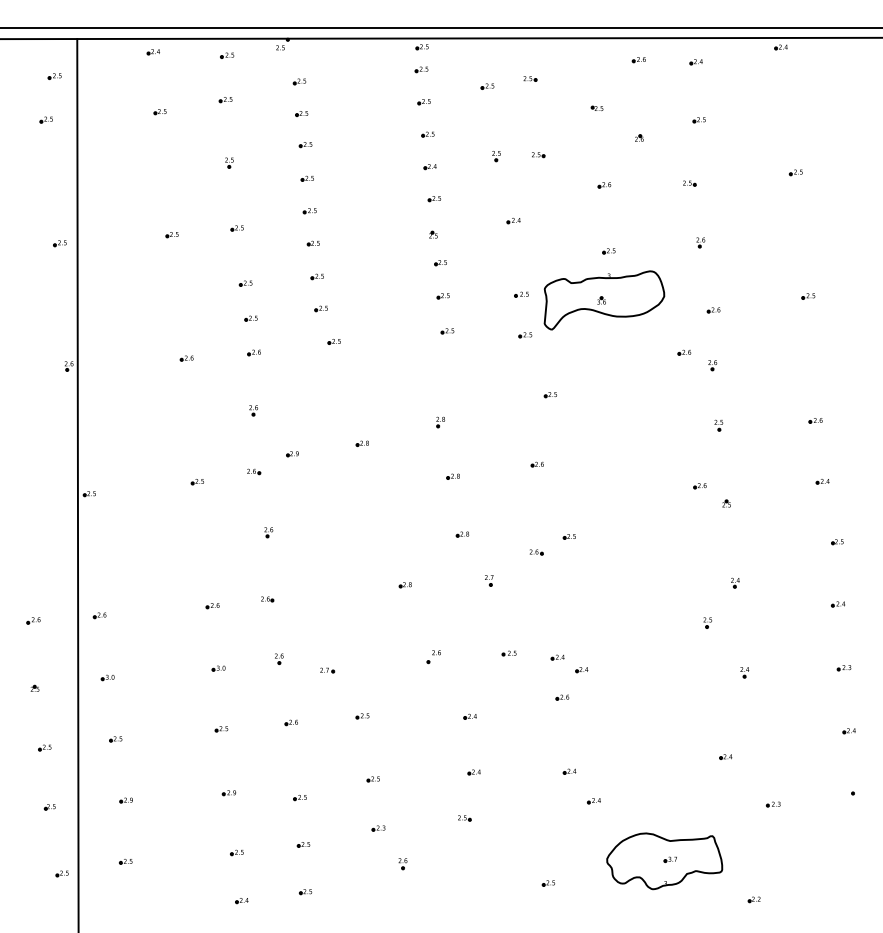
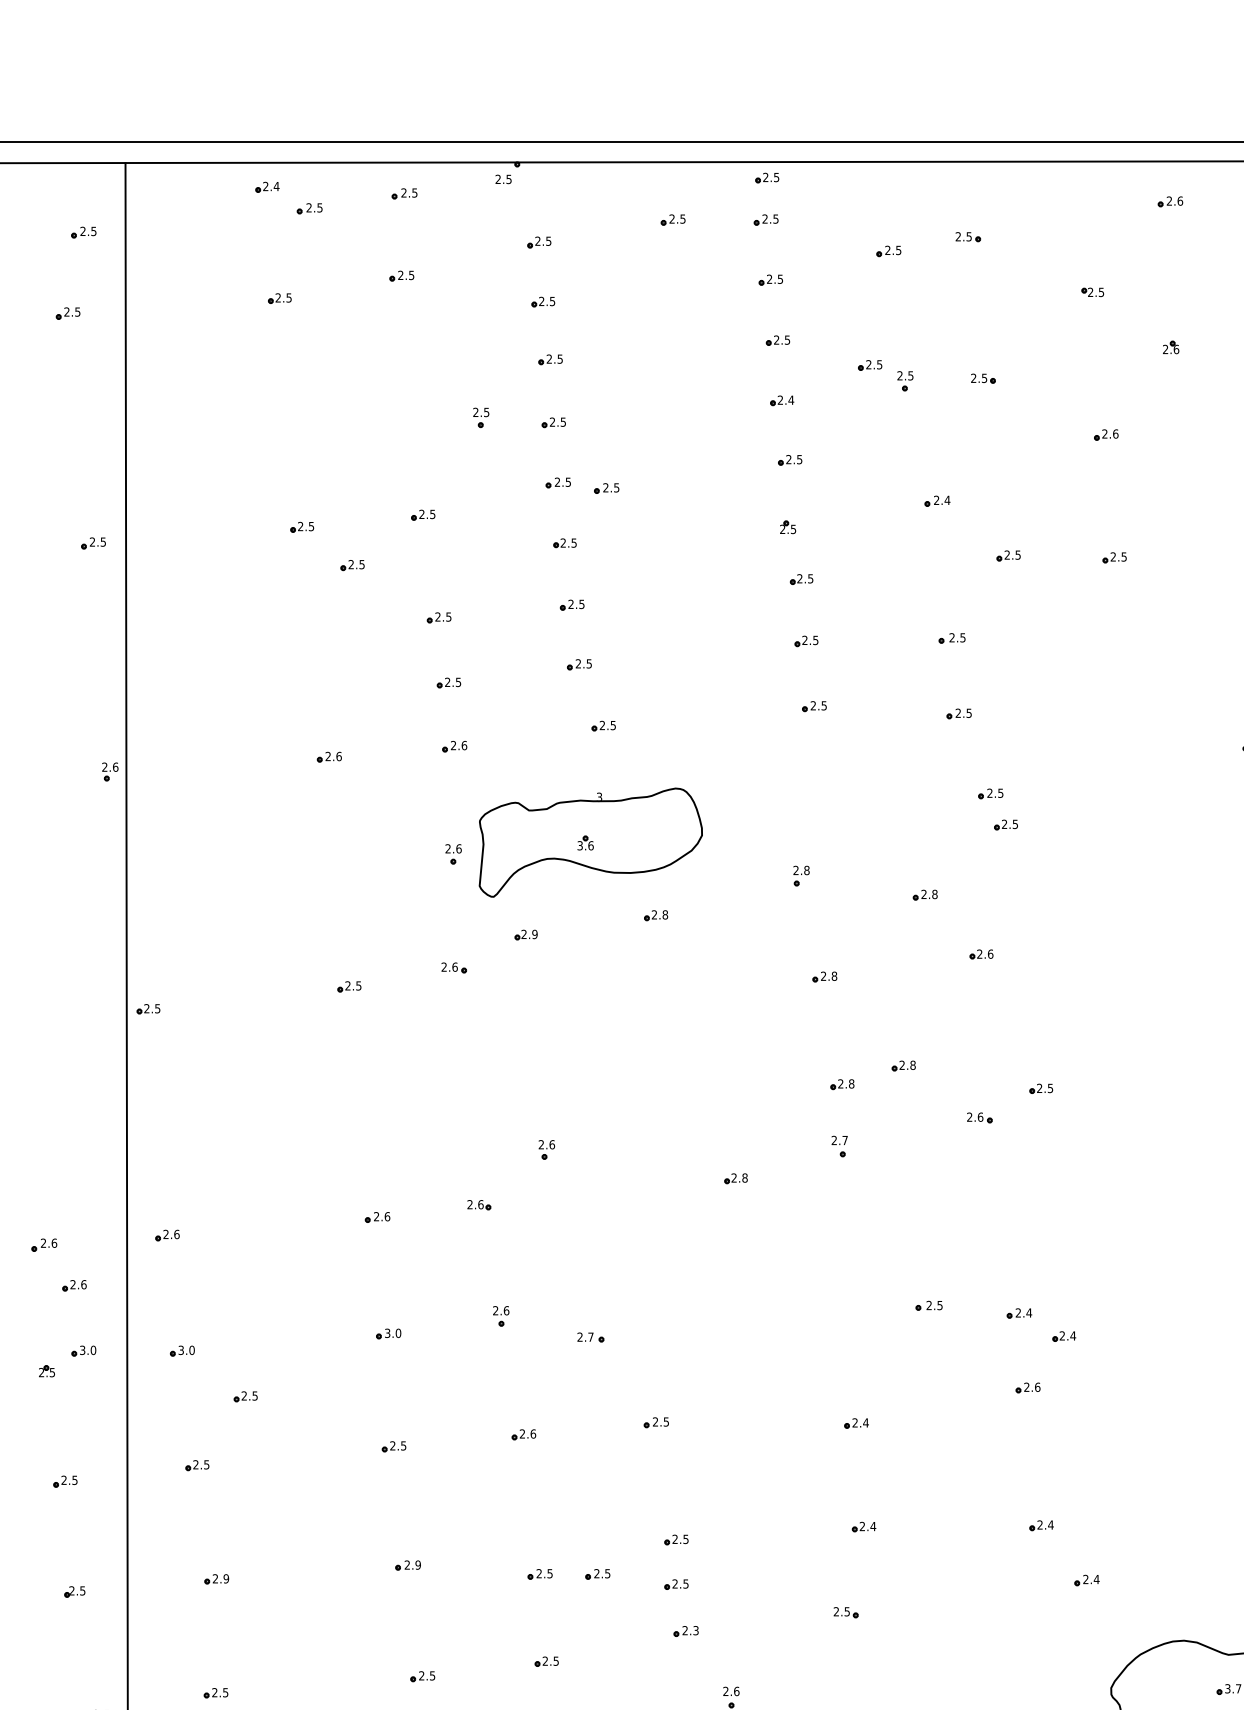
part: (176, 63) -> (310, 208), added
part: (371, 69) -> (672, 219), added
part: (477, 148) -> (869, 366), added
part: (229, 162) -> (481, 416), moved
part: (335, 214) -> (605, 489), added
part: (551, 250) -> (1007, 556), added
part: (198, 255) -> (351, 565), added
part: (604, 300) -> (590, 842), moved
part: (542, 378) -> (990, 794), added
part: (506, 432) -> (923, 894), added
part: (495, 524) -> (903, 1066), added
part: (268, 532) -> (546, 1149), moved
part: (489, 580) -> (840, 1146), moved
part: (49, 642) -> (73, 1285), added
part: (433, 657) -> (788, 1313), removed
part: (54, 677) -> (83, 1350), added
part: (141, 702) -> (244, 1397), added
part: (330, 798) -> (596, 1575), added
part: (372, 803) -> (674, 1585), added

